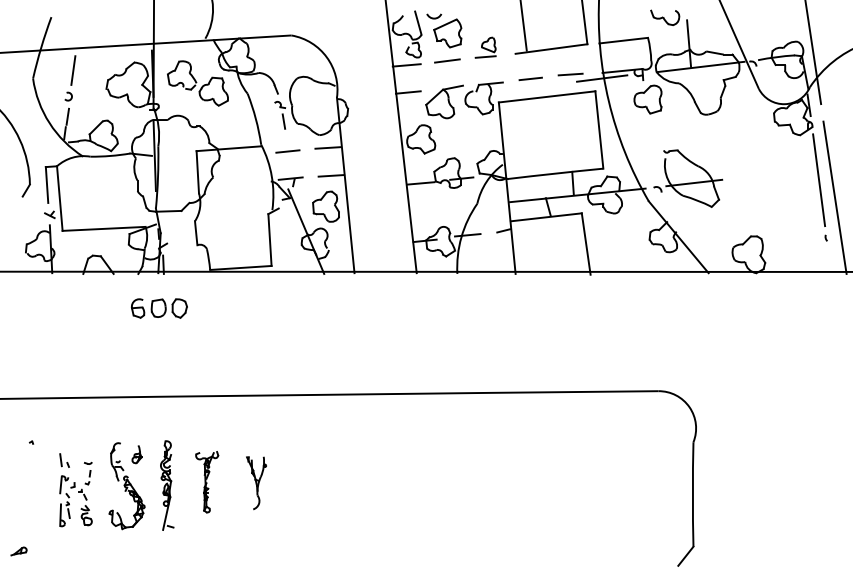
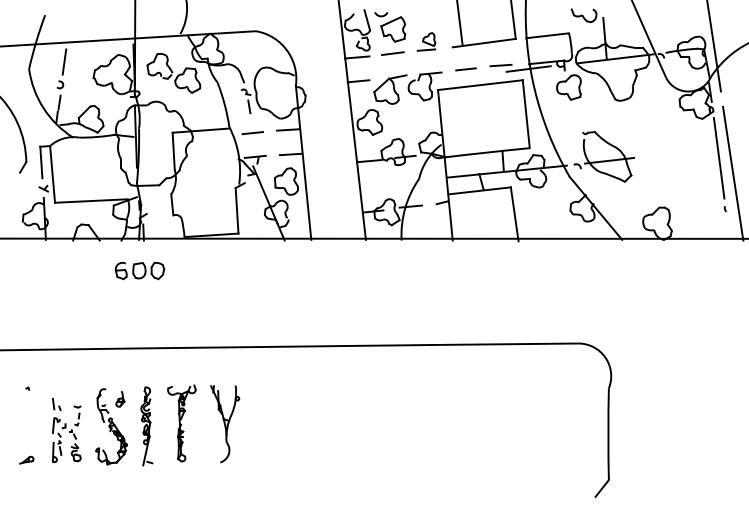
part: (206, 482) -> (181, 423), size x1.43
part: (256, 483) -> (225, 424), size x1.67
part: (18, 550) -> (26, 459), moved

